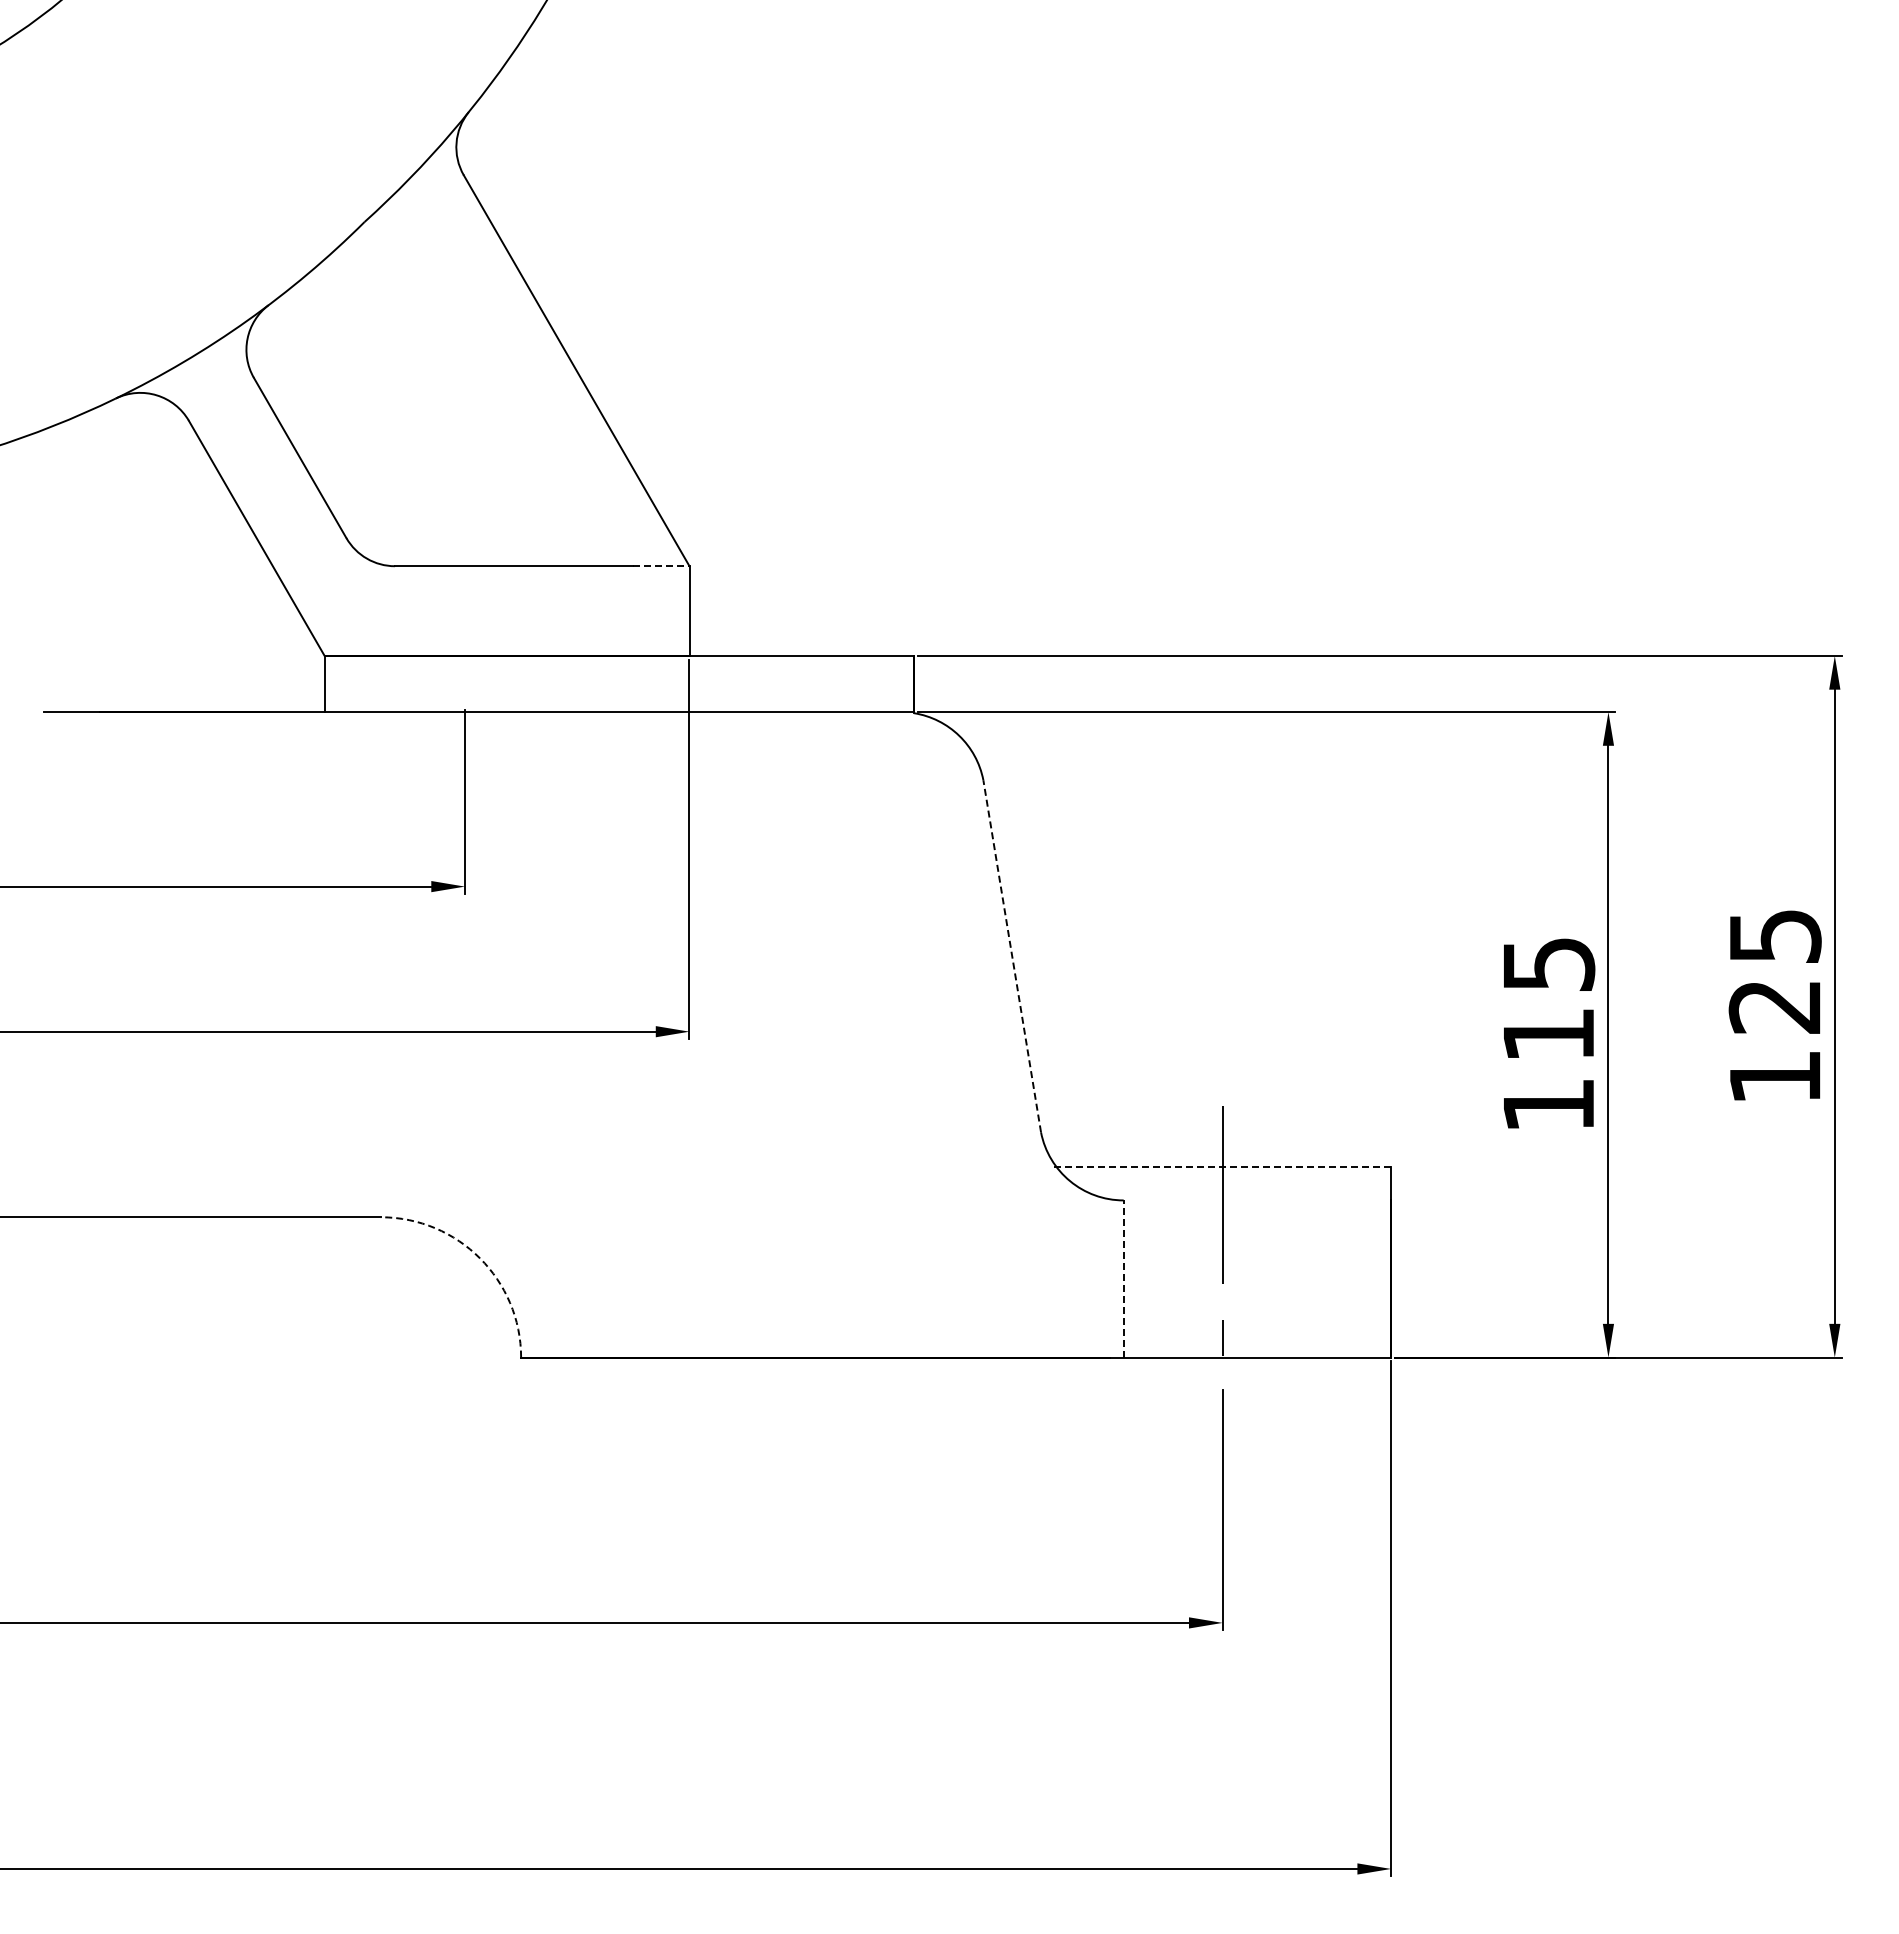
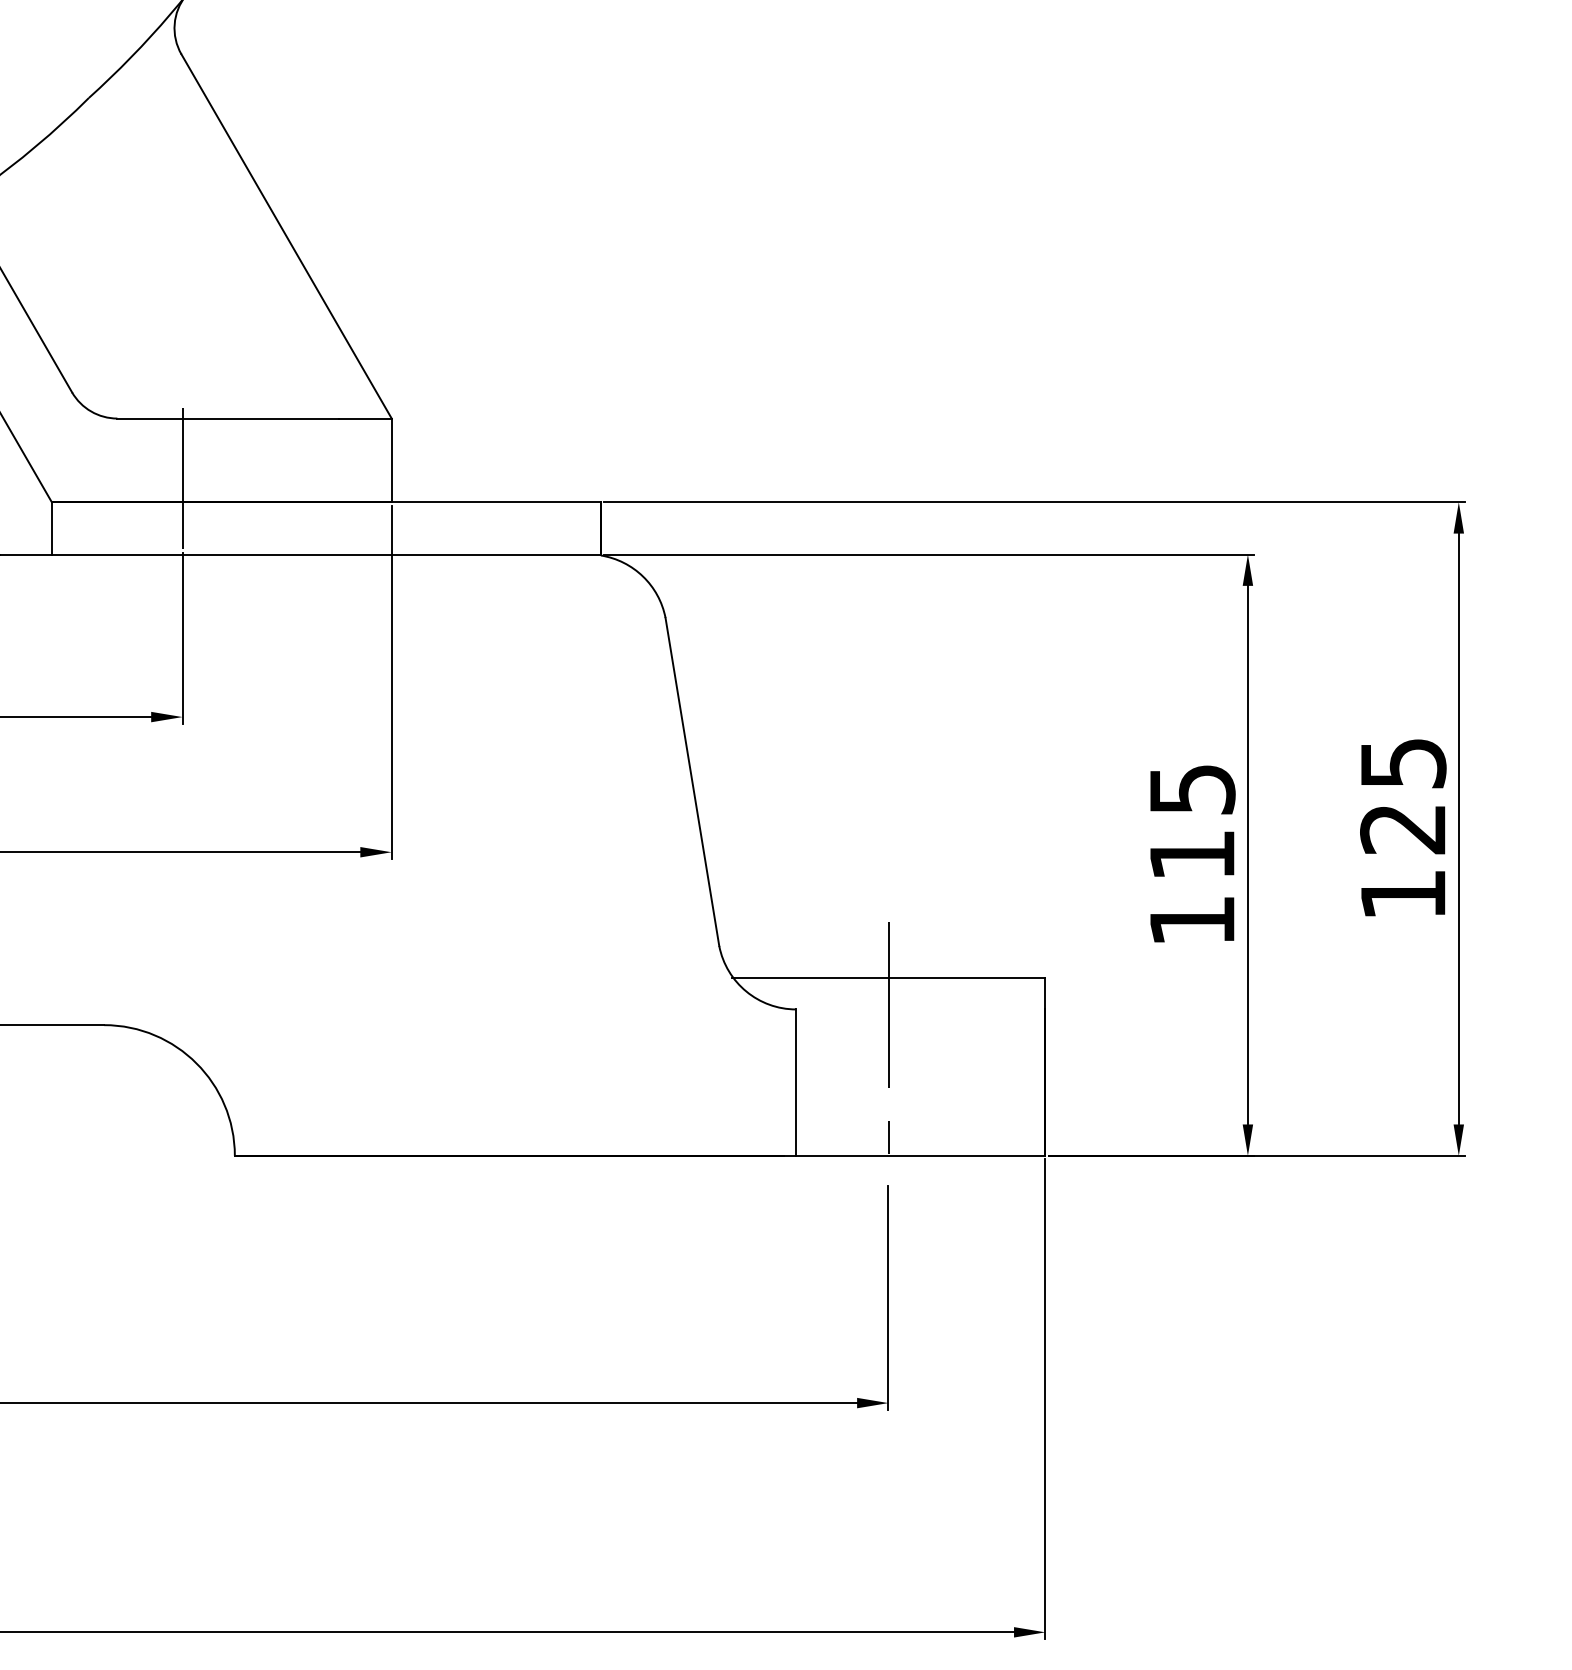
line: (661, 566) -> (365, 418), dashed -> solid
line: (465, 630) -> (183, 478), added
line: (1012, 955) -> (692, 781), dashed -> solid
line: (1222, 1166) -> (888, 977), dashed -> solid
arc: (480, 1258) -> (197, 1063), dashed -> solid
line: (1123, 1279) -> (796, 1083), dashed -> solid

